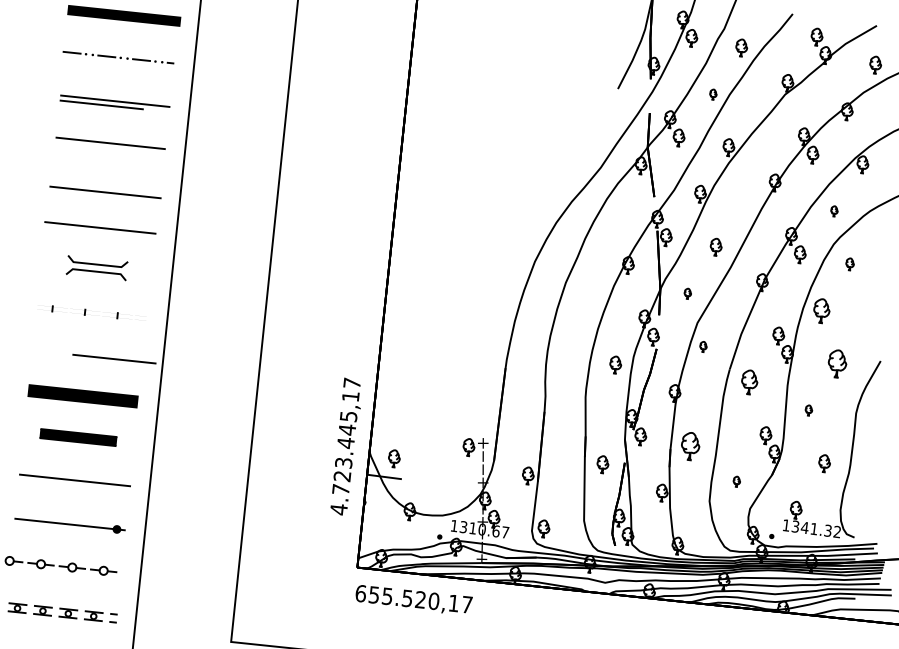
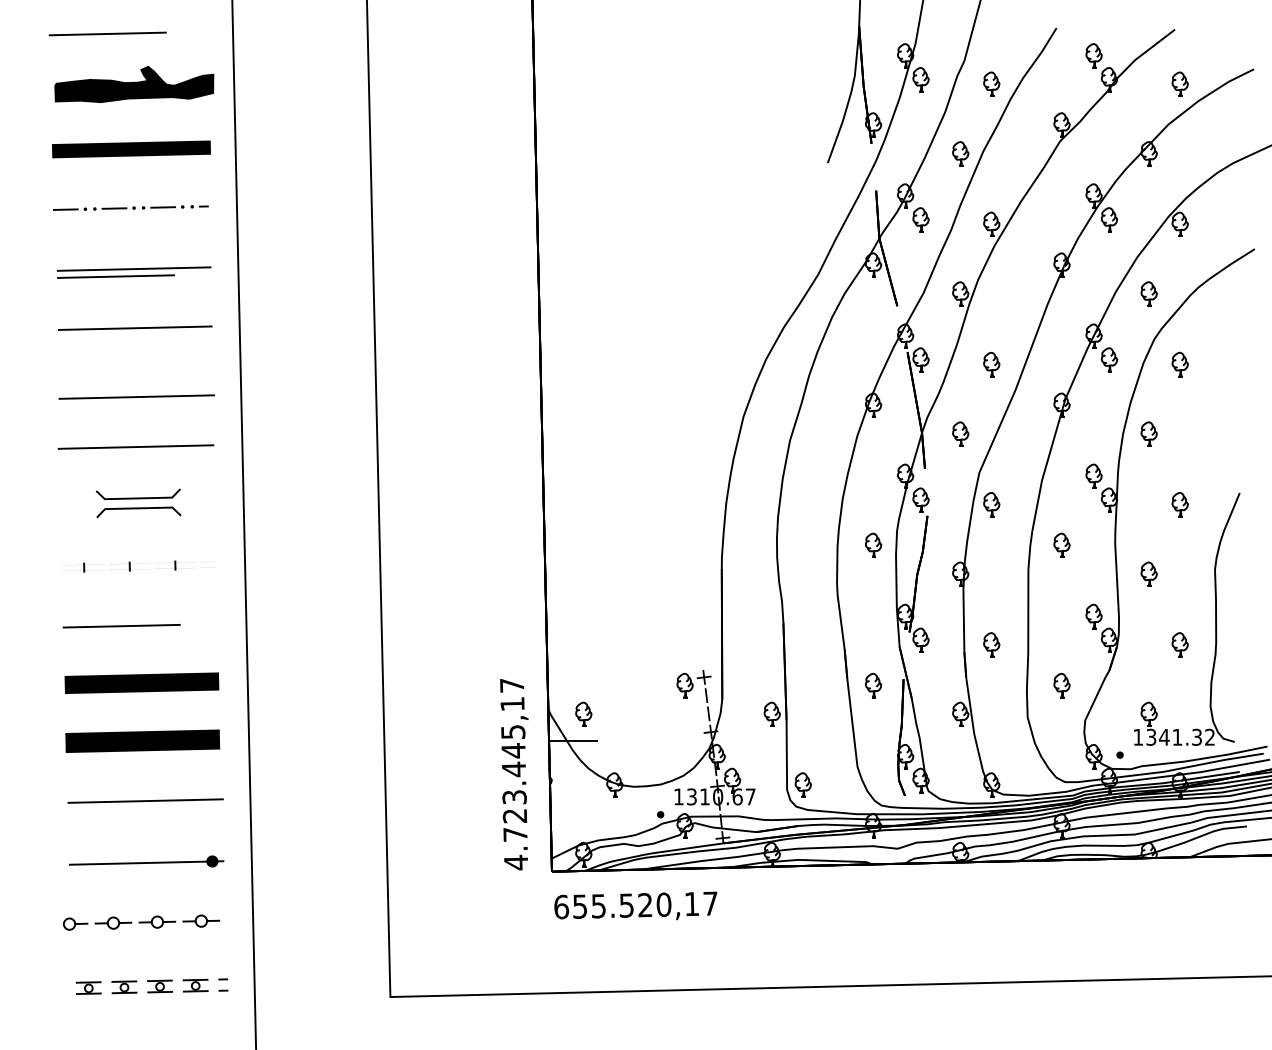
part: (713, 94) -> (960, 153), size x1.67
part: (834, 210) -> (1148, 293), size x1.67
part: (849, 264) -> (1179, 364), size x1.43
part: (687, 293) -> (960, 433), size x1.67
part: (821, 310) -> (1148, 433), size x0.71
part: (703, 346) -> (991, 504), size x1.67
line: (114, 359) -> (121, 626), moved
part: (836, 363) -> (1179, 504), size x0.62
part: (749, 381) -> (1061, 544), size x0.71
part: (808, 409) -> (1148, 573), size x1.67
part: (78, 437) -> (142, 740), size x1.43
text: (345, 446) -> (514, 774), moved
part: (690, 446) -> (991, 644), size x0.62
part: (736, 481) -> (1061, 685), size x1.67

